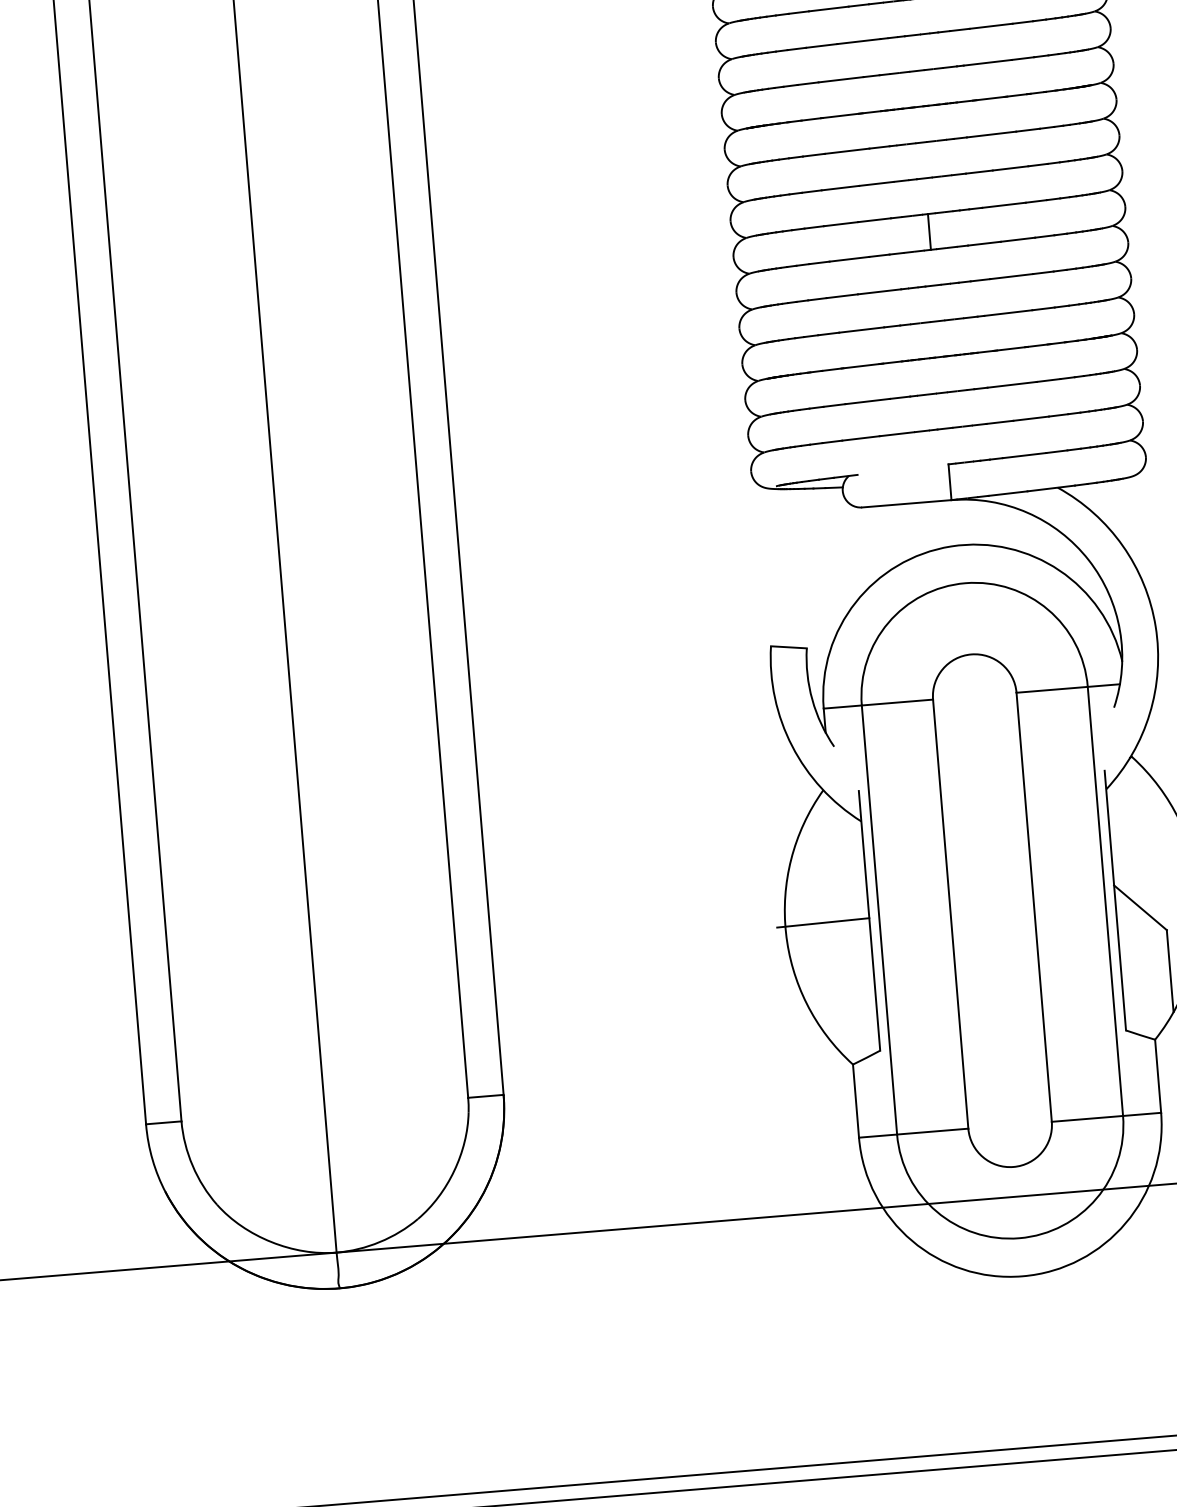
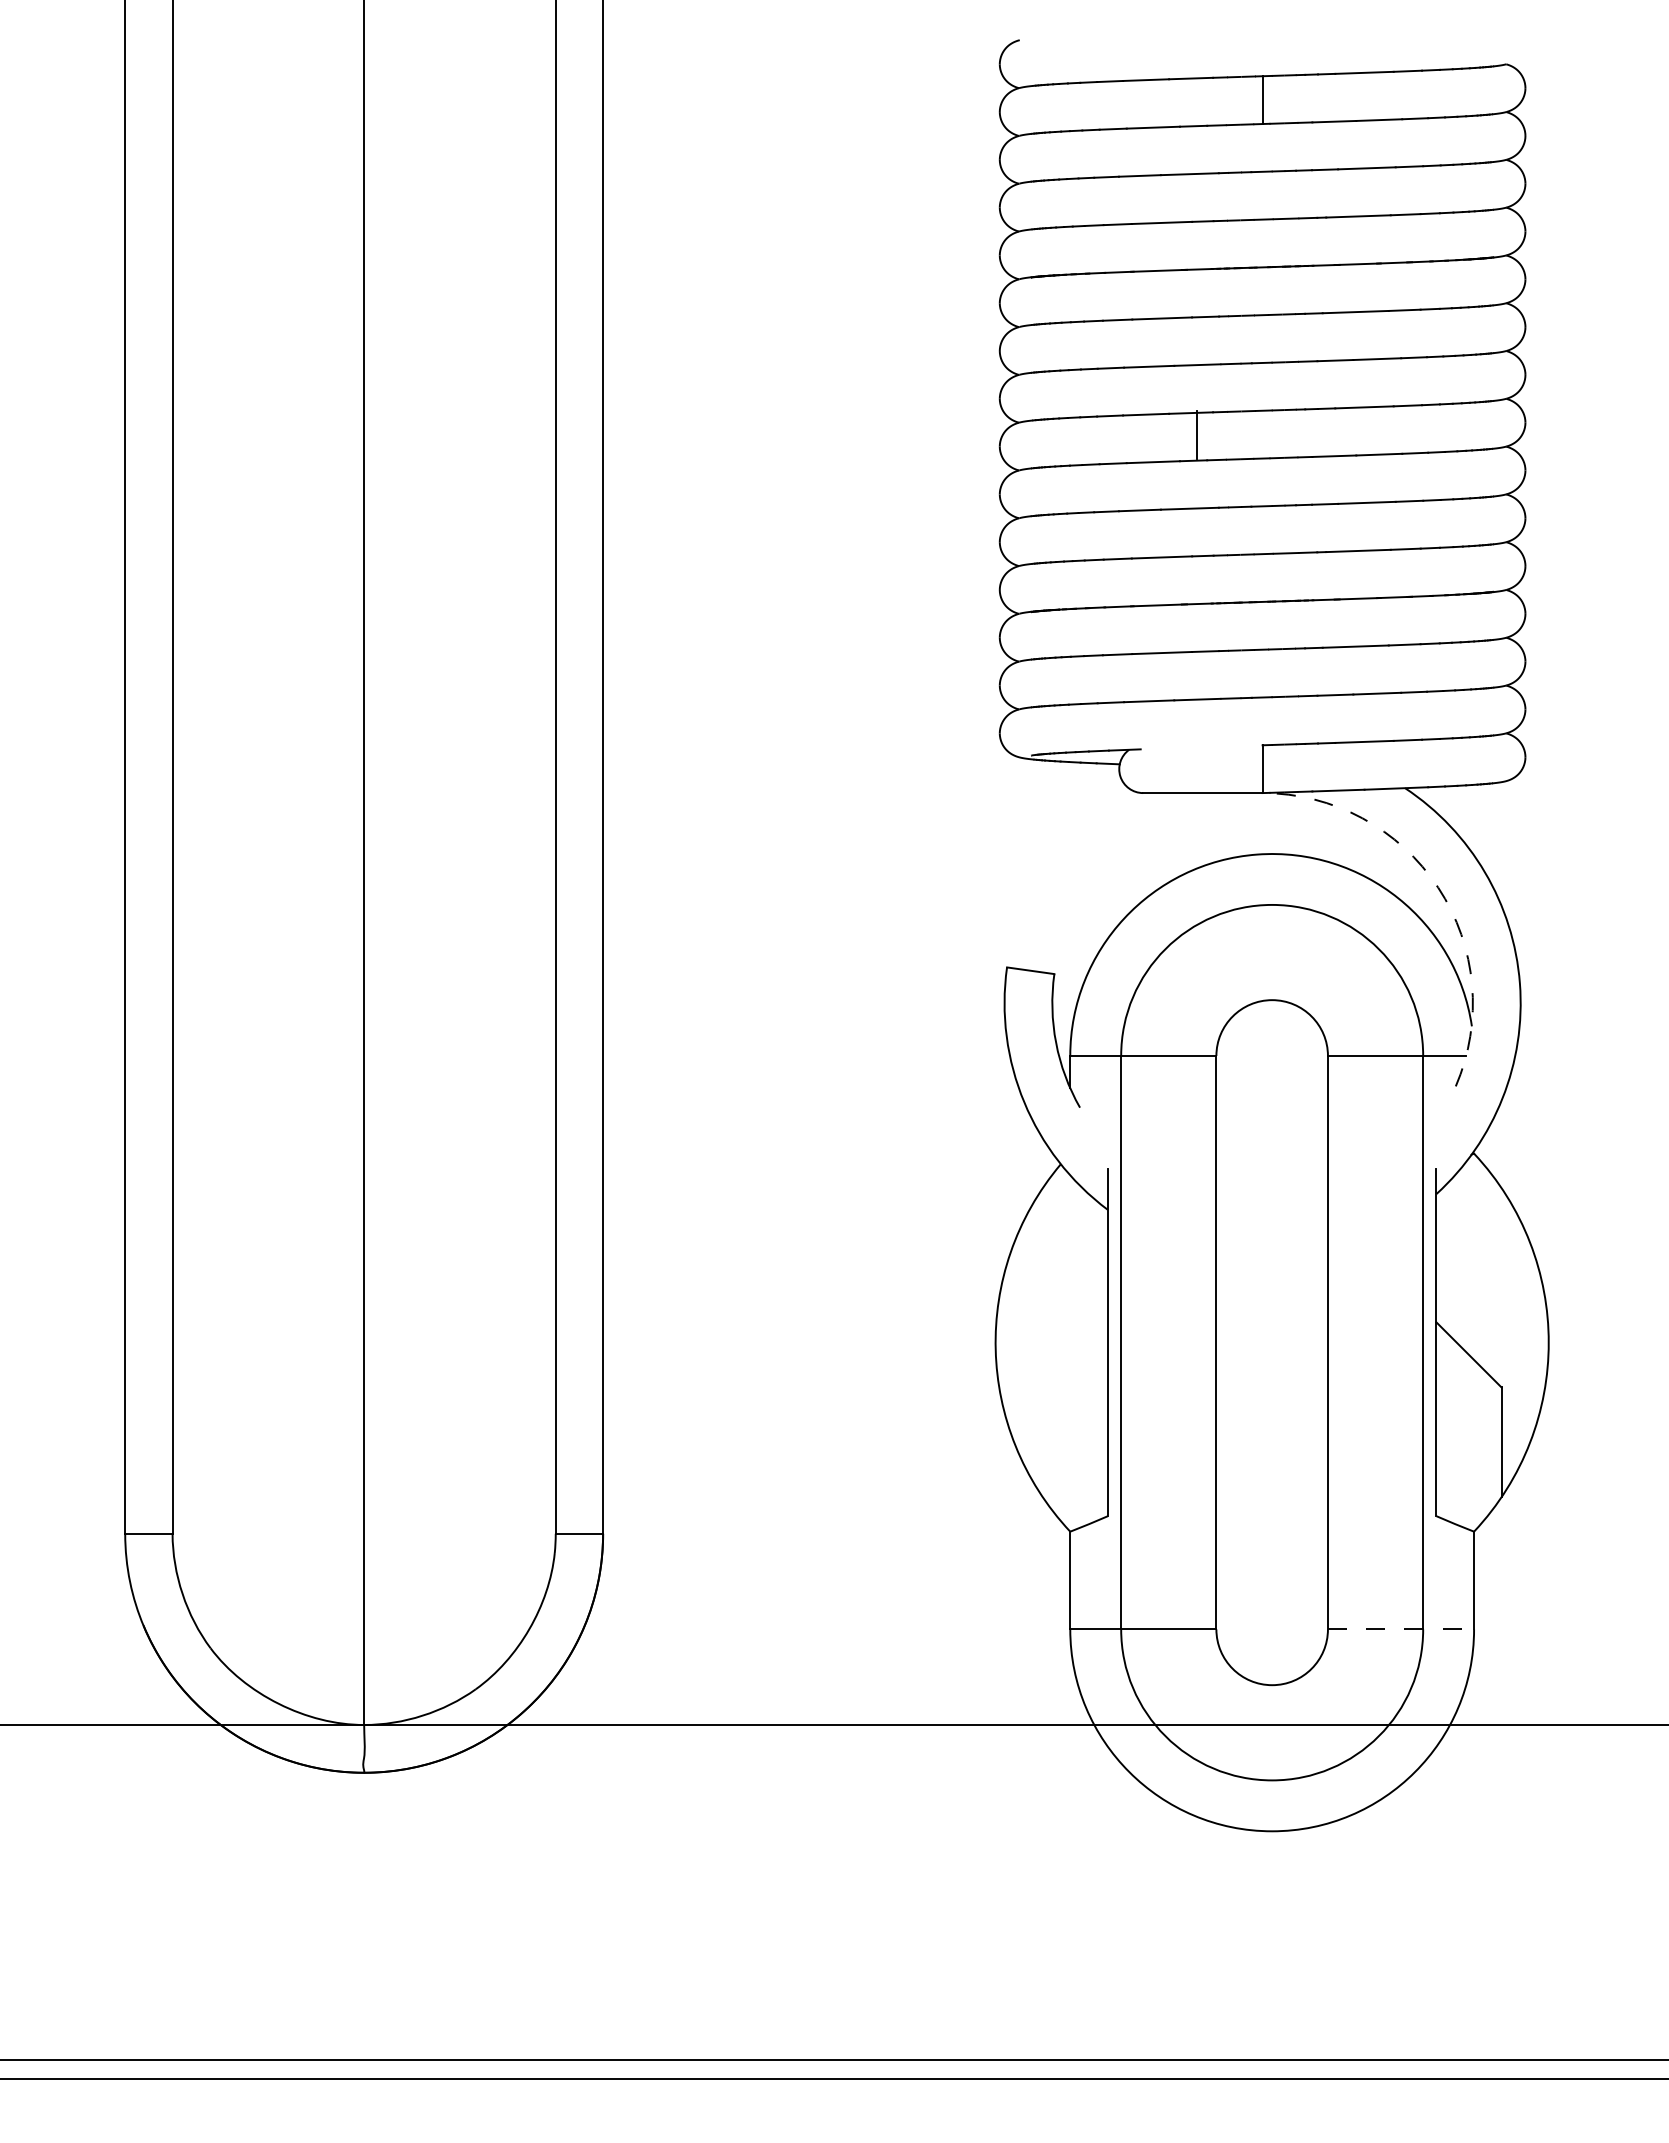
line: (929, 231) -> (1196, 434), moved
arc: (1088, 559) -> (1438, 887), solid -> dashed
line: (822, 923) -> (1045, 1340), removed
line: (1106, 1117) -> (1401, 1629), solid -> dashed

